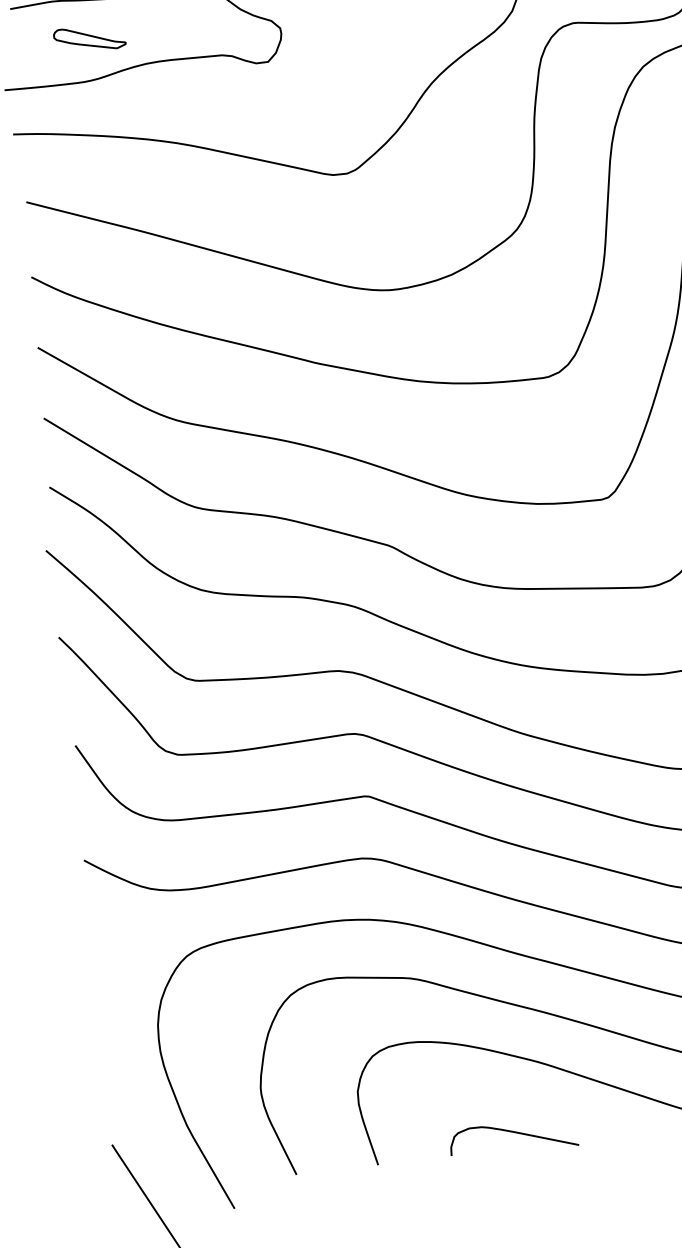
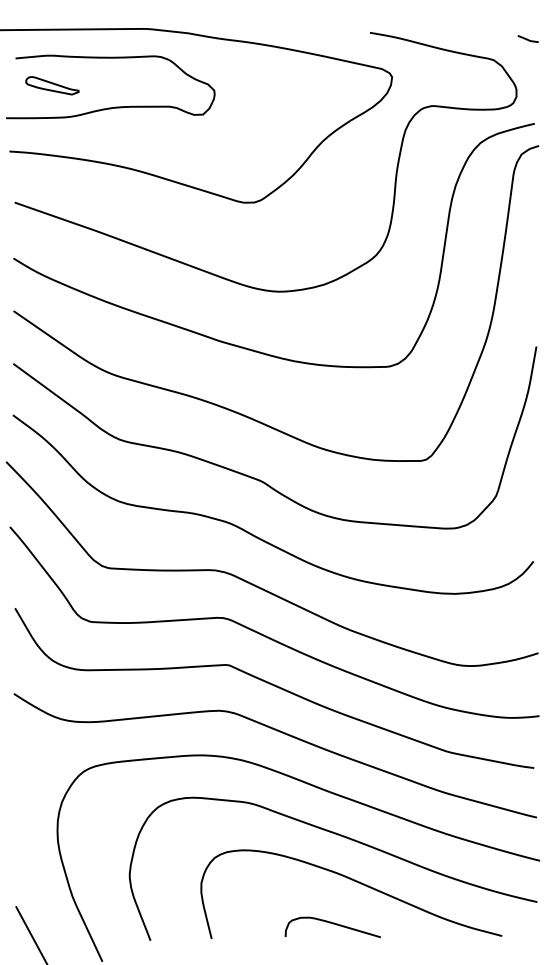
part: (89, 38) -> (52, 85), moved
curve: (512, 1133) -> (332, 924), moved

